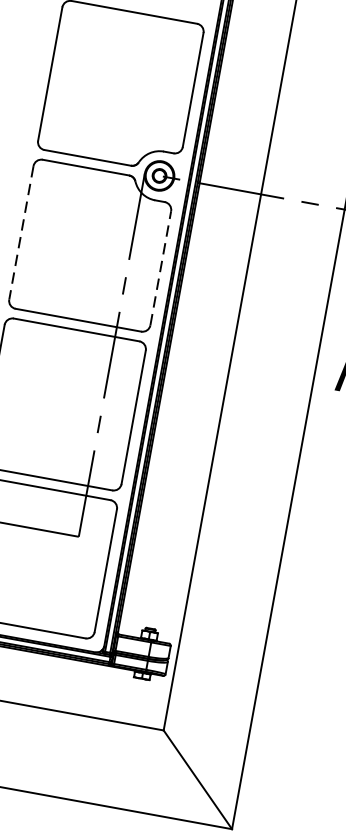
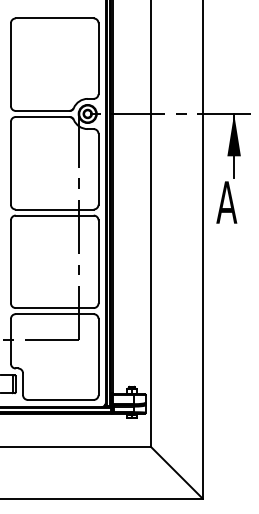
line: (20, 233) -> (10, 163), dashed -> solid
line: (160, 266) -> (98, 168), dashed -> solid

